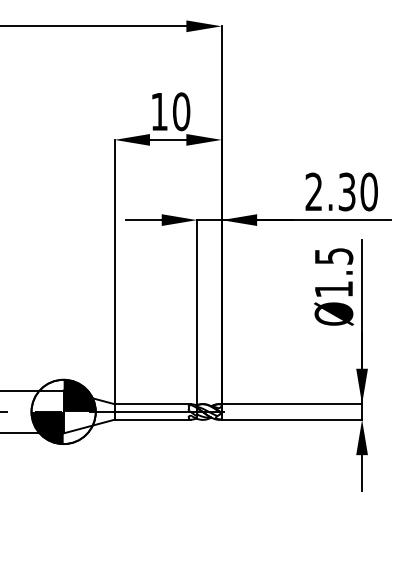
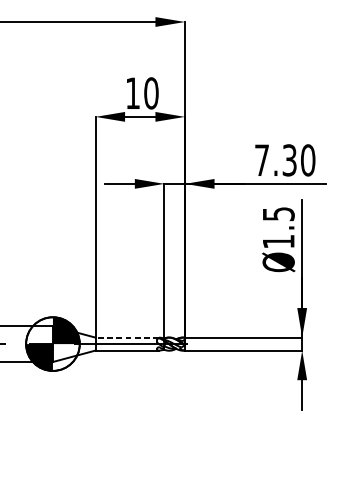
text: (313, 191) -> (261, 159), 2.30 -> 7.30
line: (152, 404) -> (127, 337), solid -> dashed

